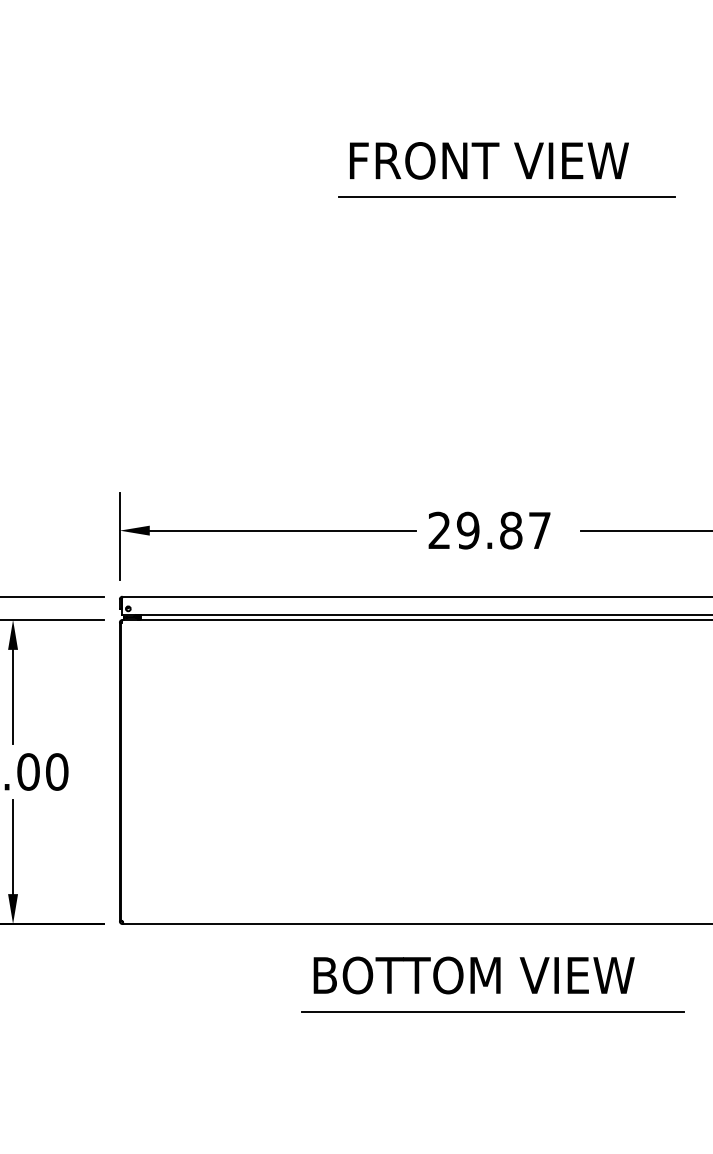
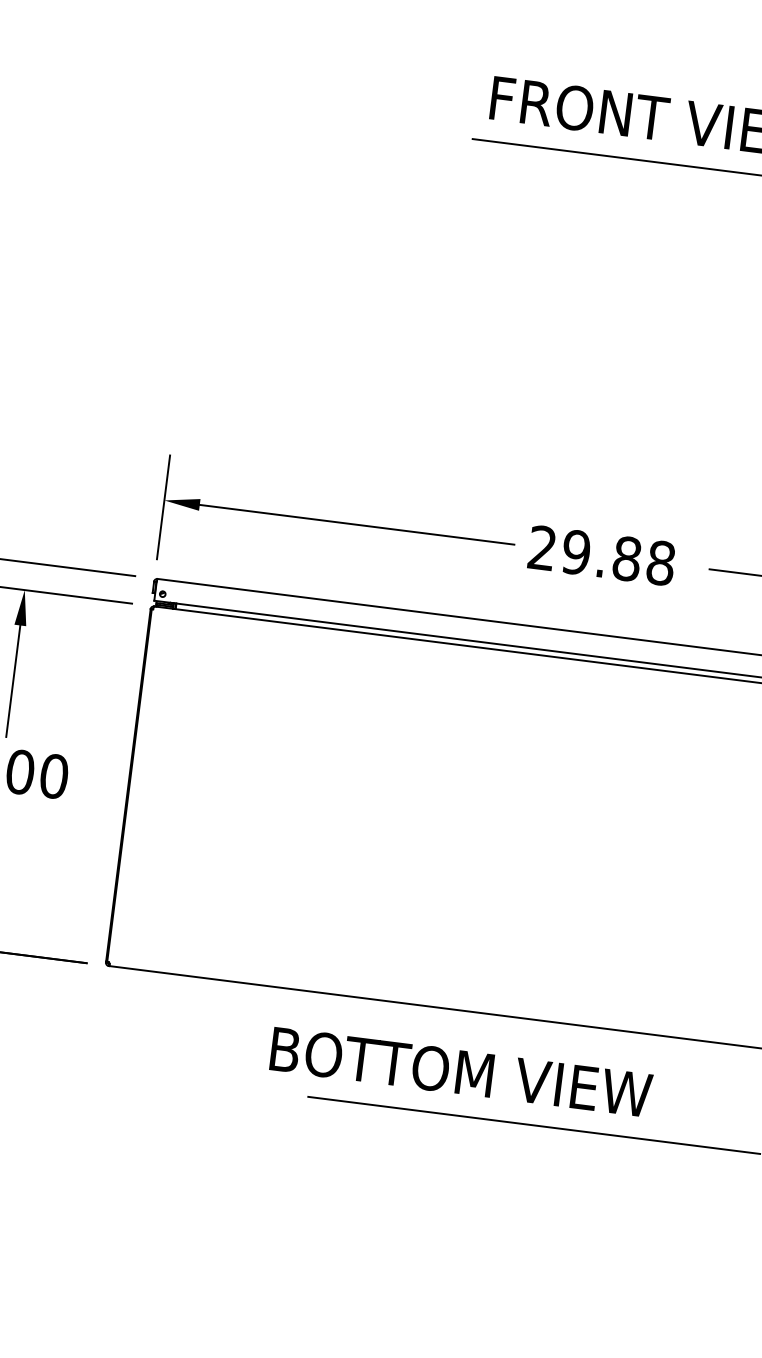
text: (539, 530) -> (660, 562), 29.87 -> 29.88
text: (473, 975) -> (460, 1072), moved

